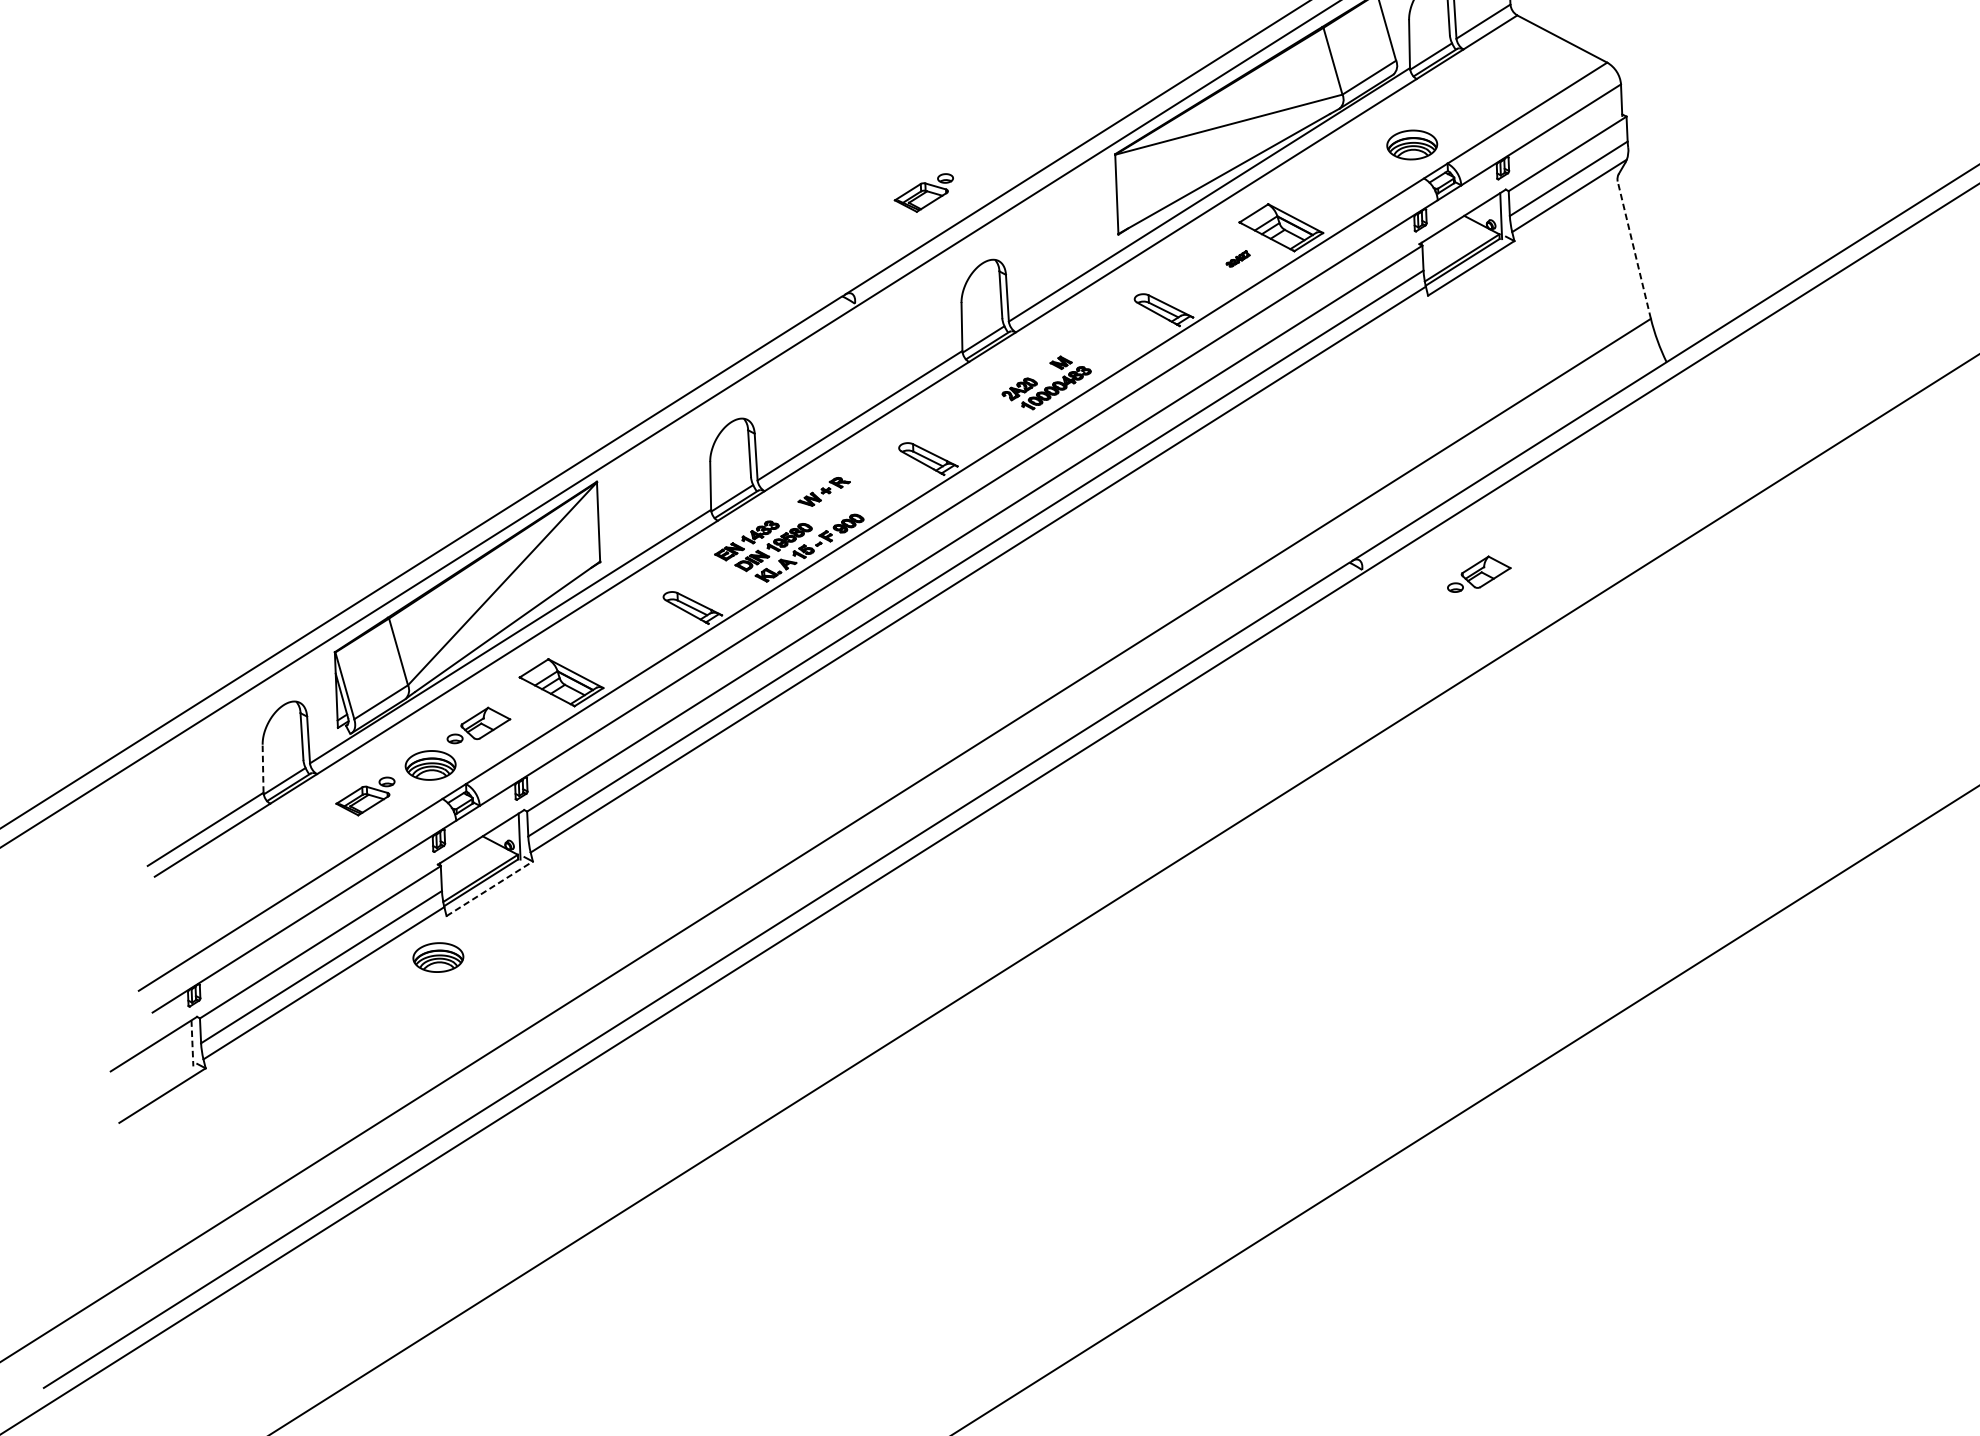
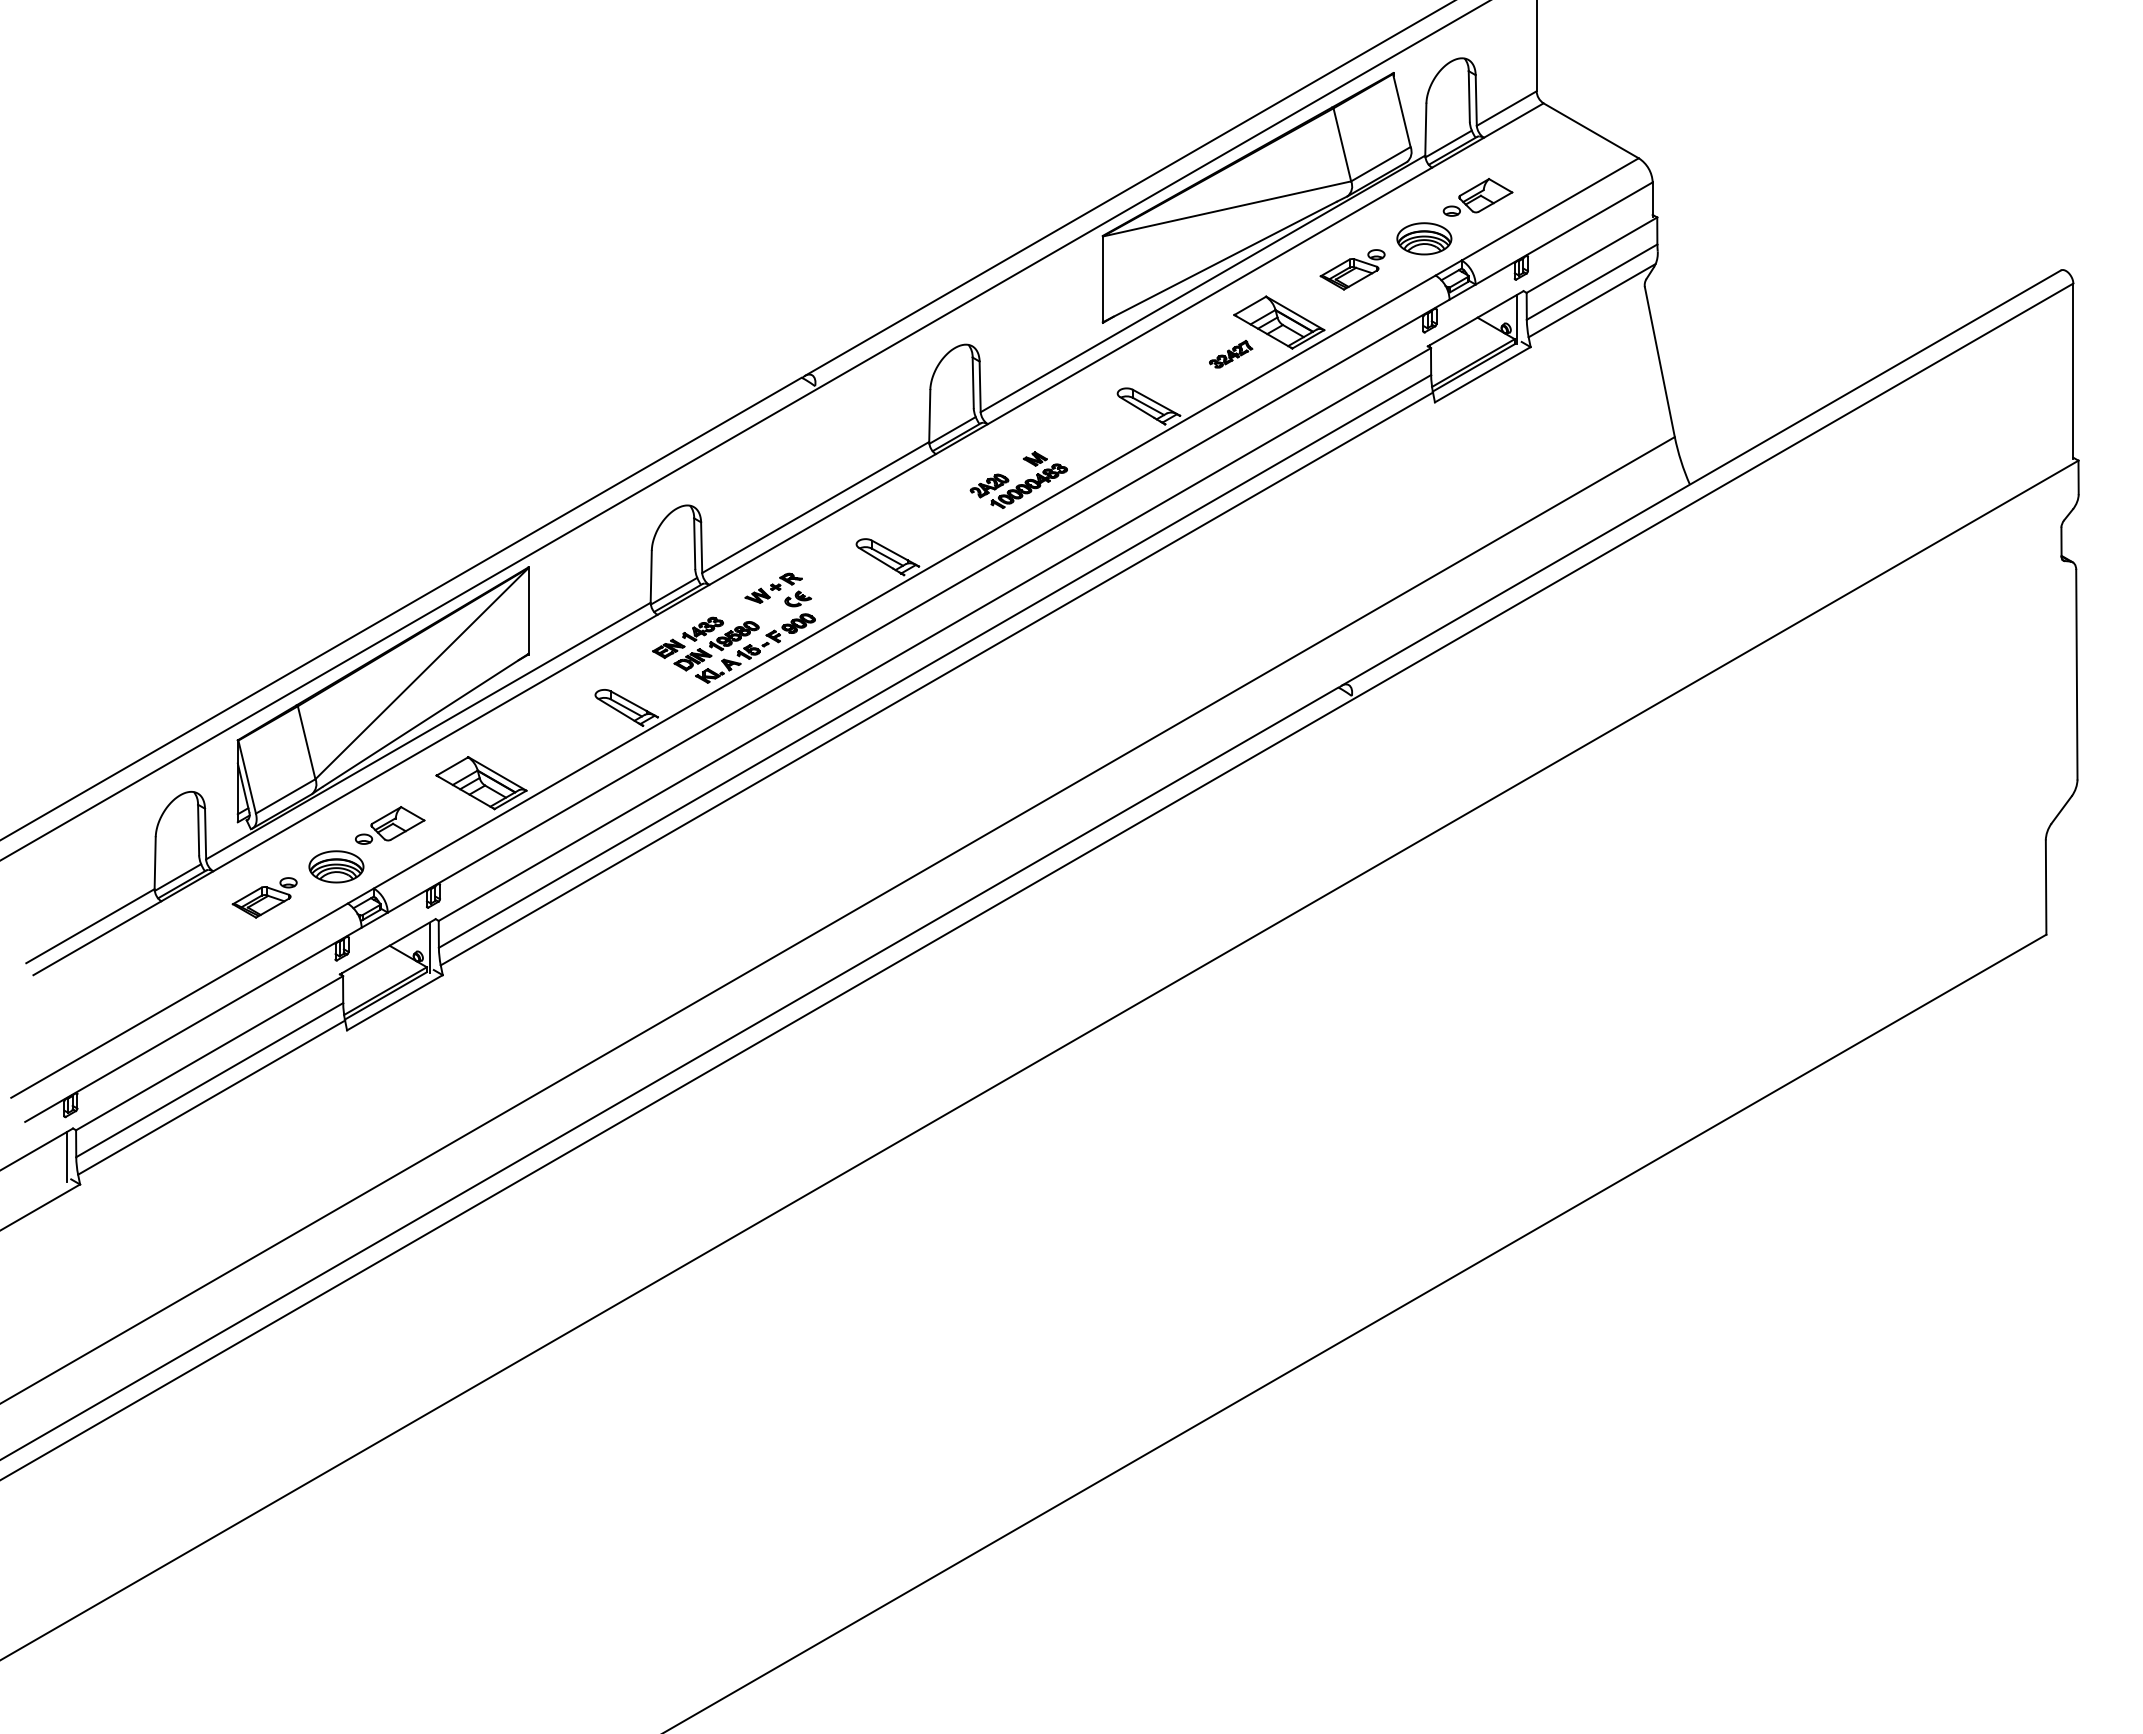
part: (923, 192) -> (1352, 269), moved
line: (1633, 249) -> (1659, 361), dashed -> solid
part: (1238, 258) -> (1231, 354), size x1.67
part: (847, 500) -> (798, 598), added
part: (1478, 574) -> (1477, 197), moved
line: (263, 769) -> (155, 863), dashed -> solid
line: (490, 888) -> (395, 1002), dashed -> solid
part: (438, 957) -> (336, 1074), removed
line: (192, 1042) -> (66, 1156), dashed -> solid

